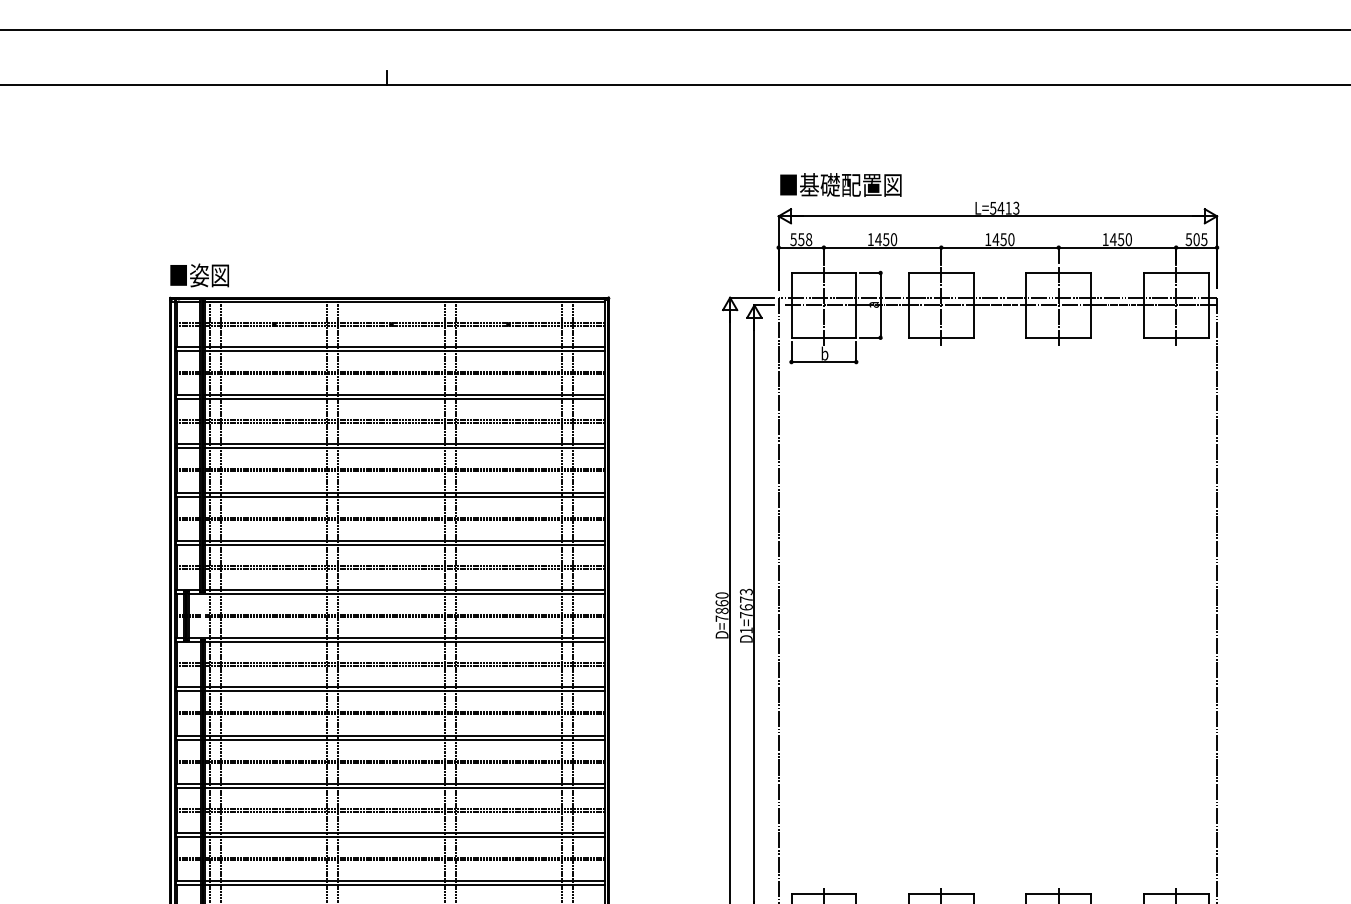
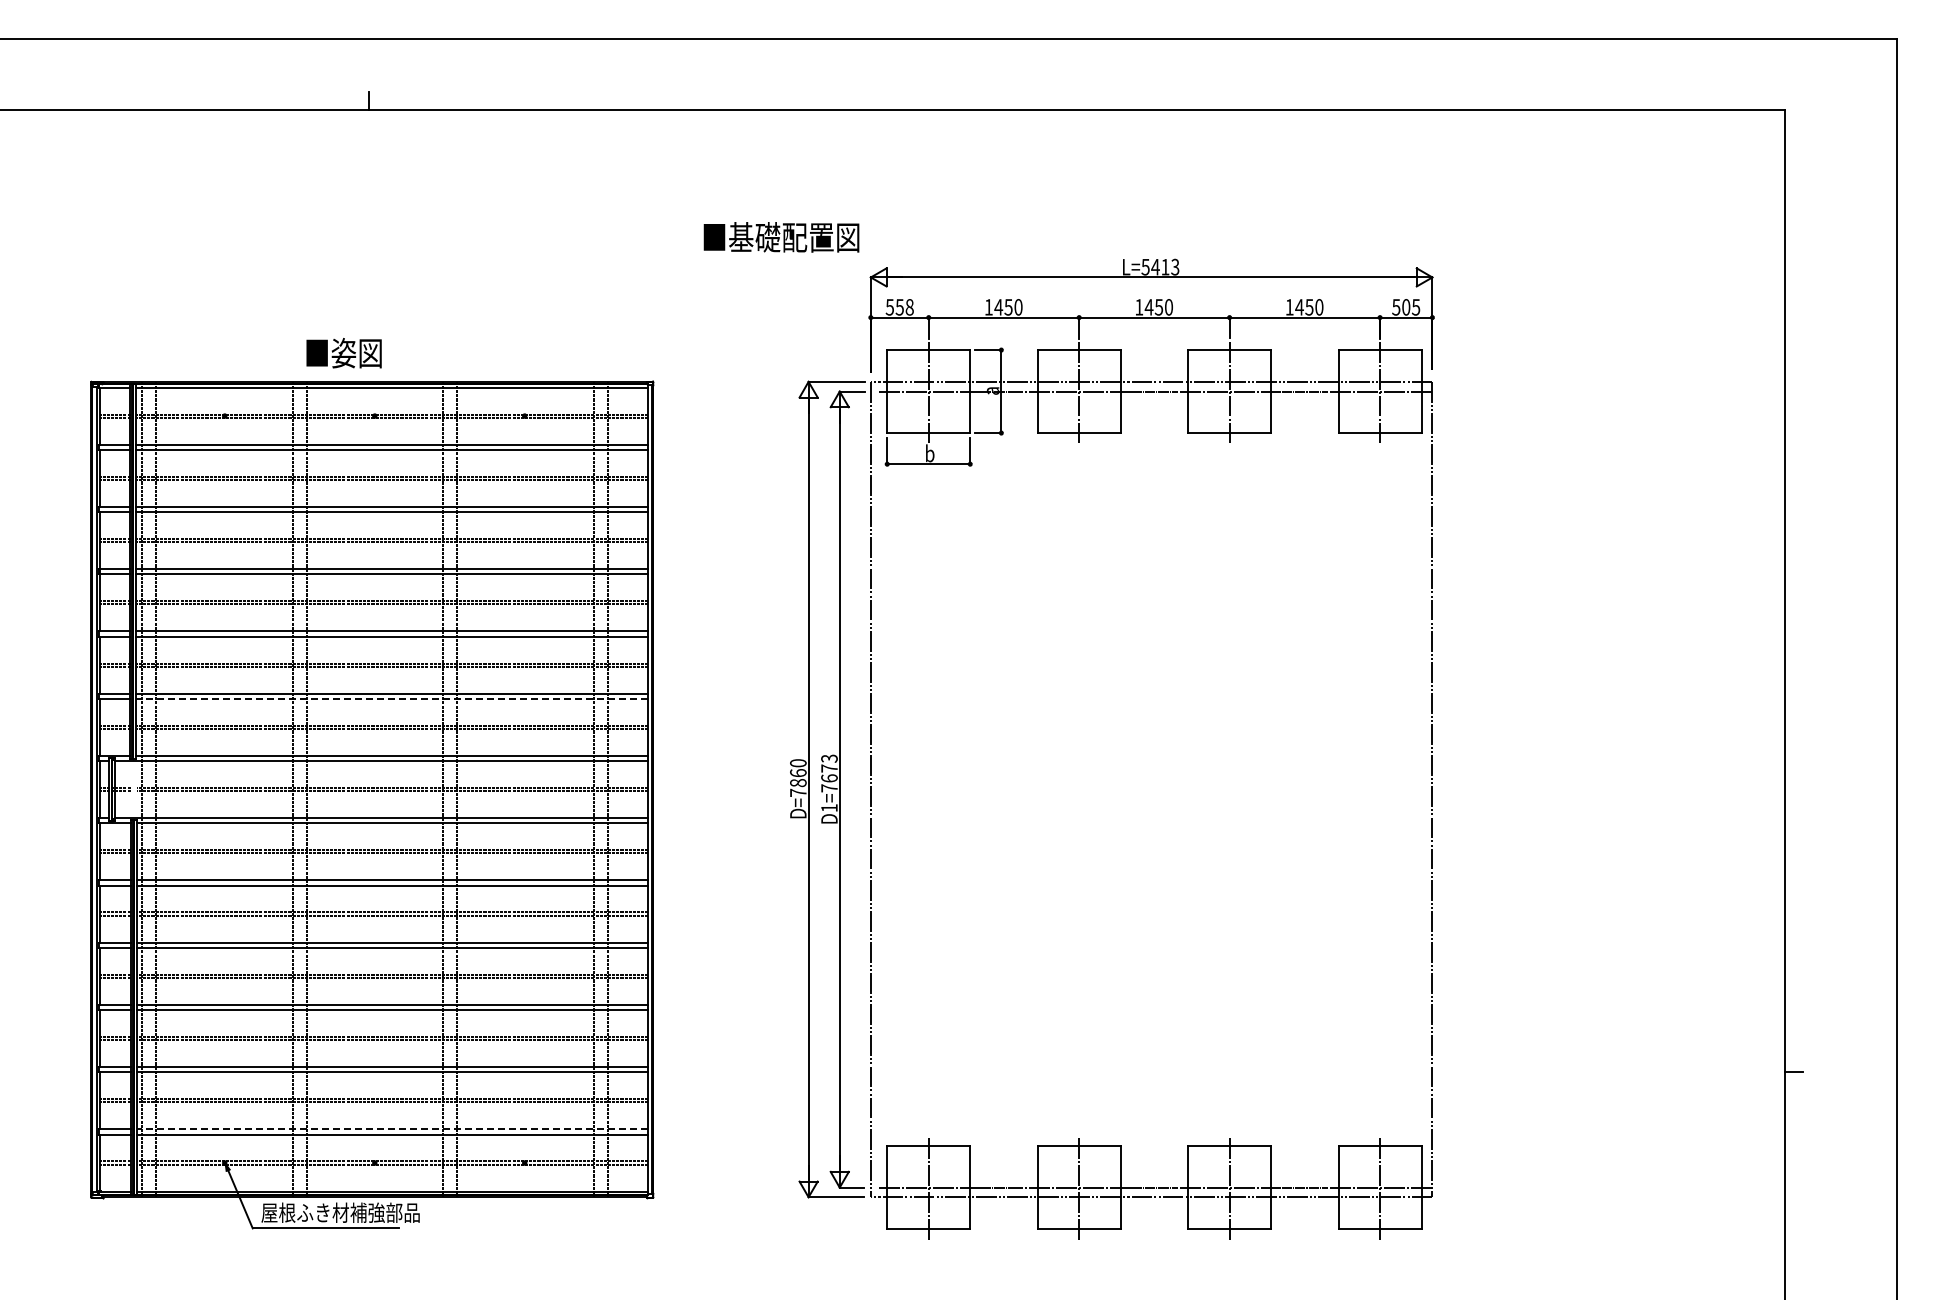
text: (840, 185) -> (781, 237), moved
text: (199, 275) -> (343, 353), moved
line: (404, 544) -> (391, 698), solid -> dashed
line: (405, 881) -> (392, 1129), solid -> dashed

